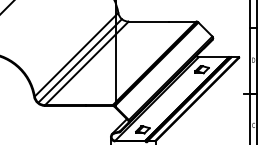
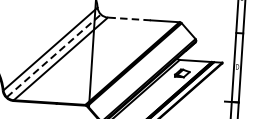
line: (148, 21) -> (128, 18), solid -> dashed
line: (80, 60) -> (54, 55), solid -> dashed

